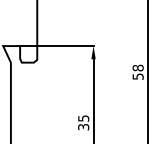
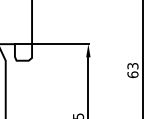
text: (137, 71) -> (132, 69), 58 -> 63

